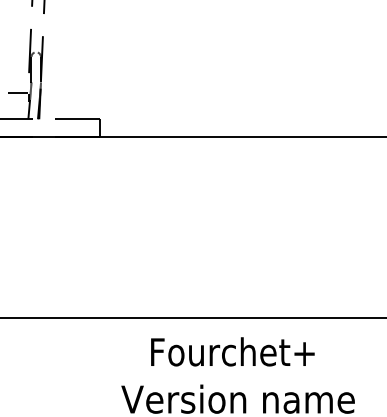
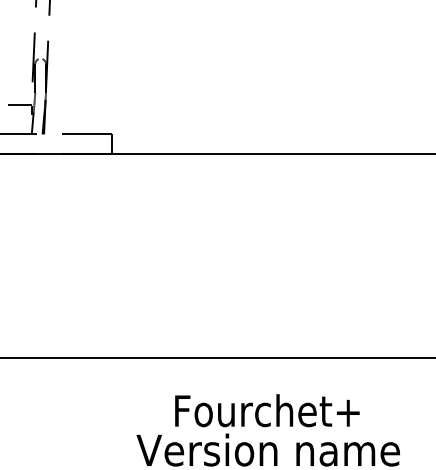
text: (232, 351) -> (267, 410), moved

